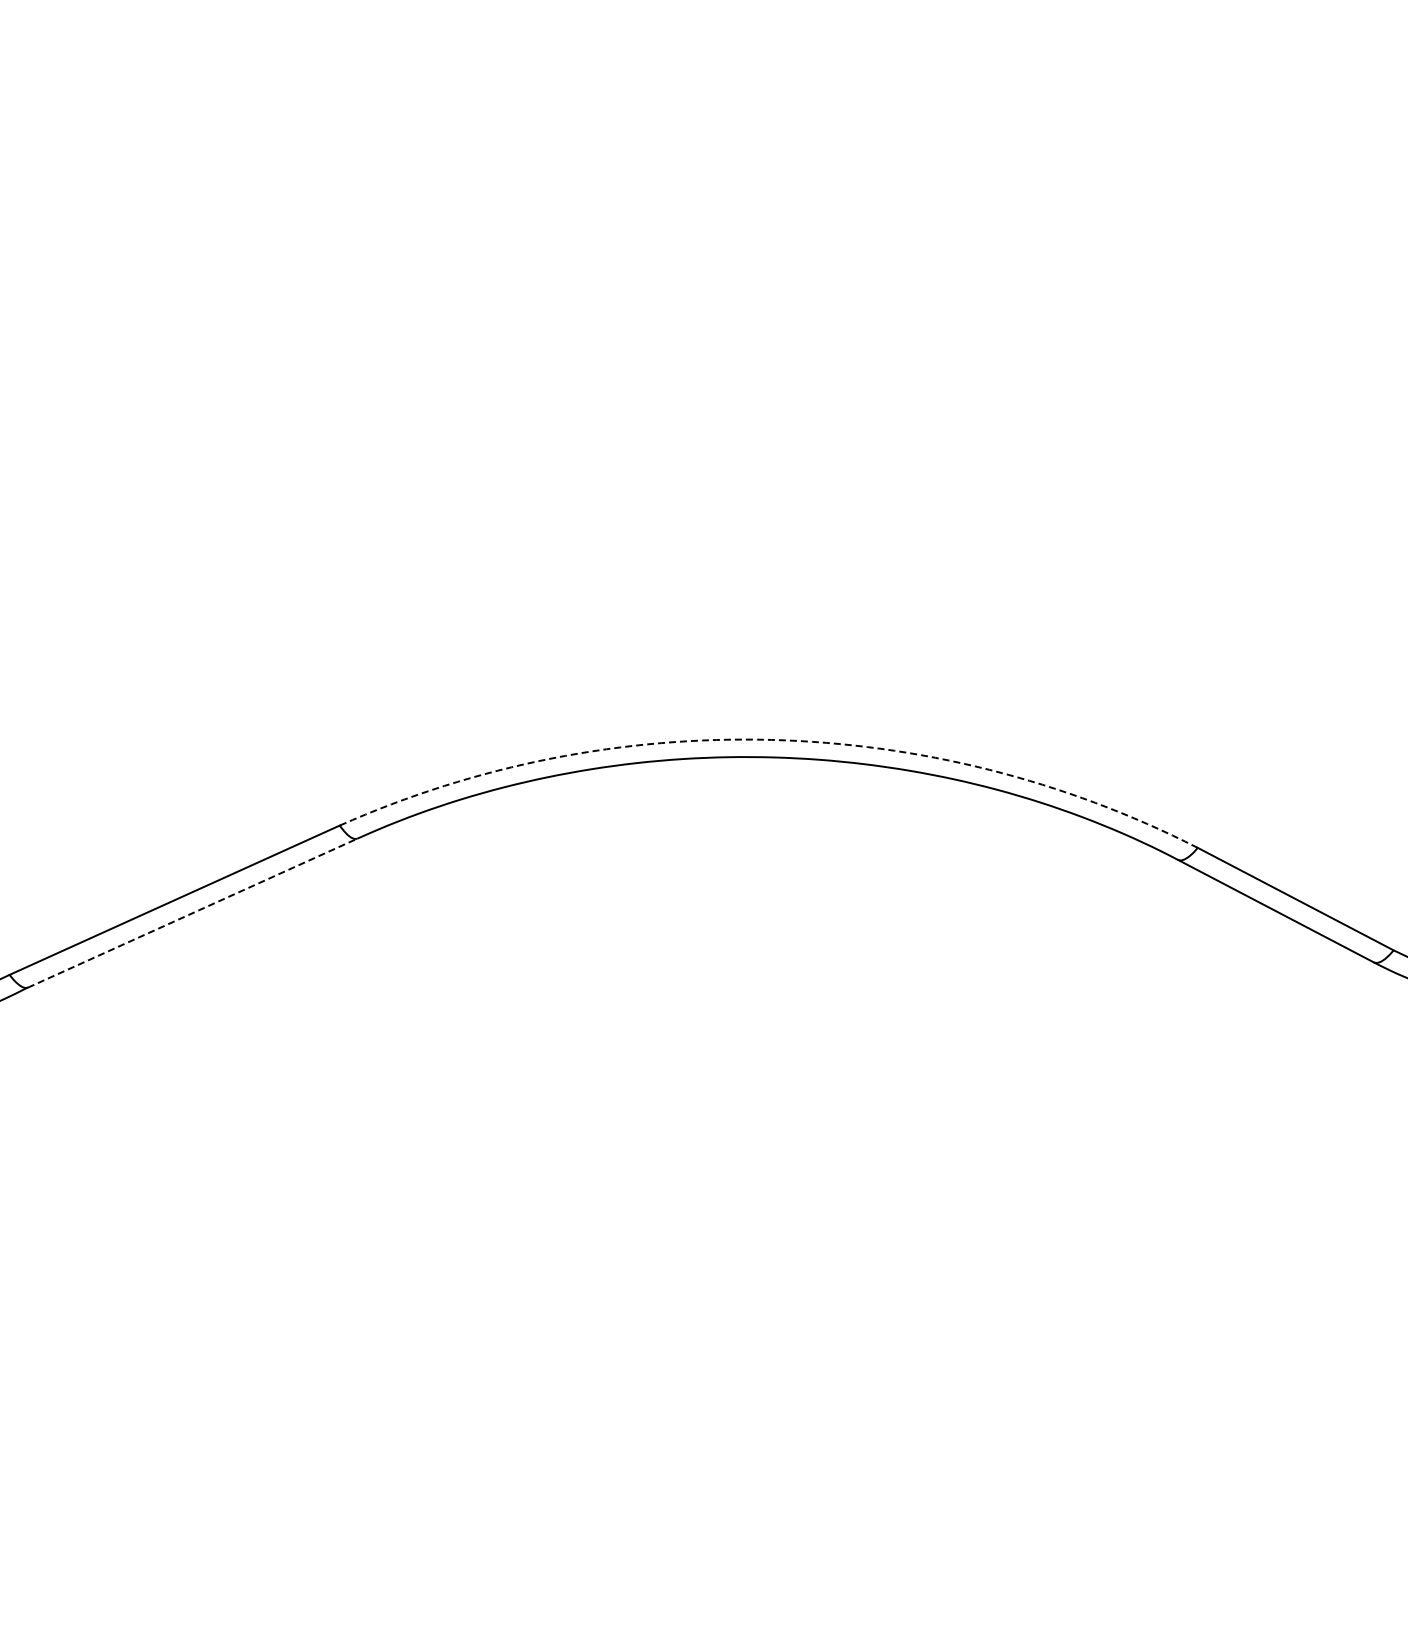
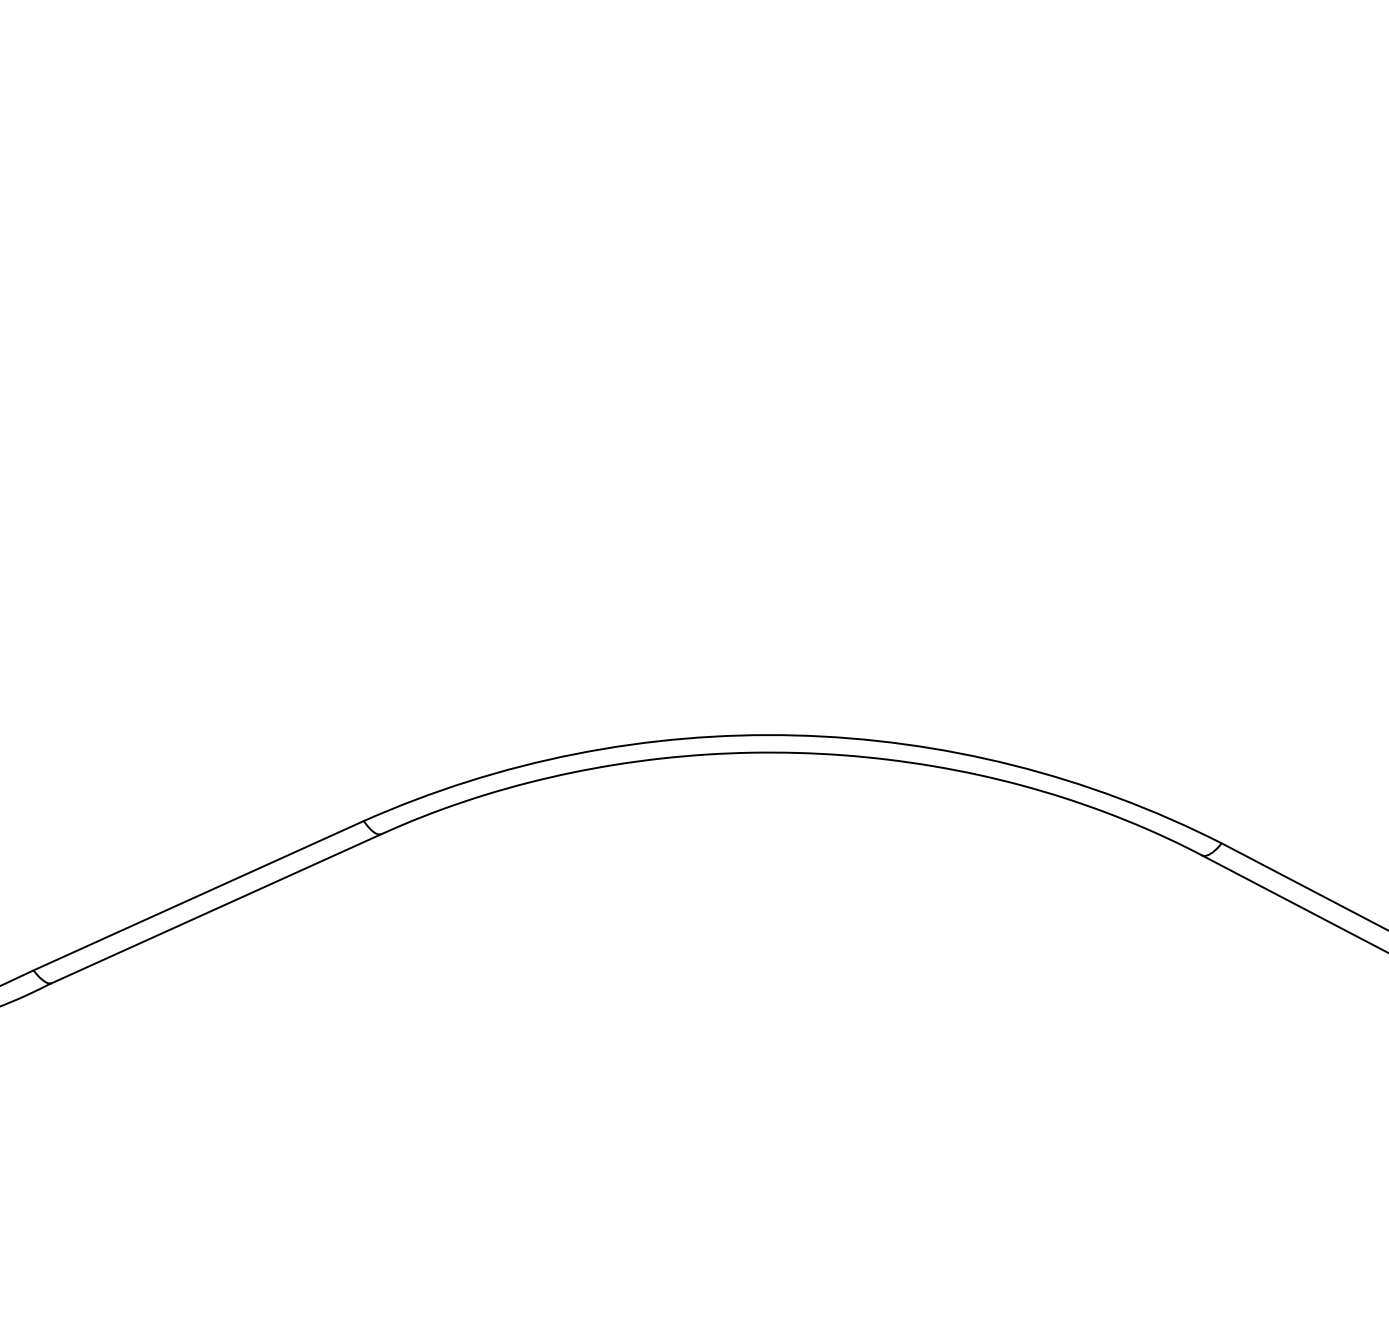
arc: (771, 739) -> (795, 735), dashed -> solid
line: (192, 913) -> (216, 909), dashed -> solid

